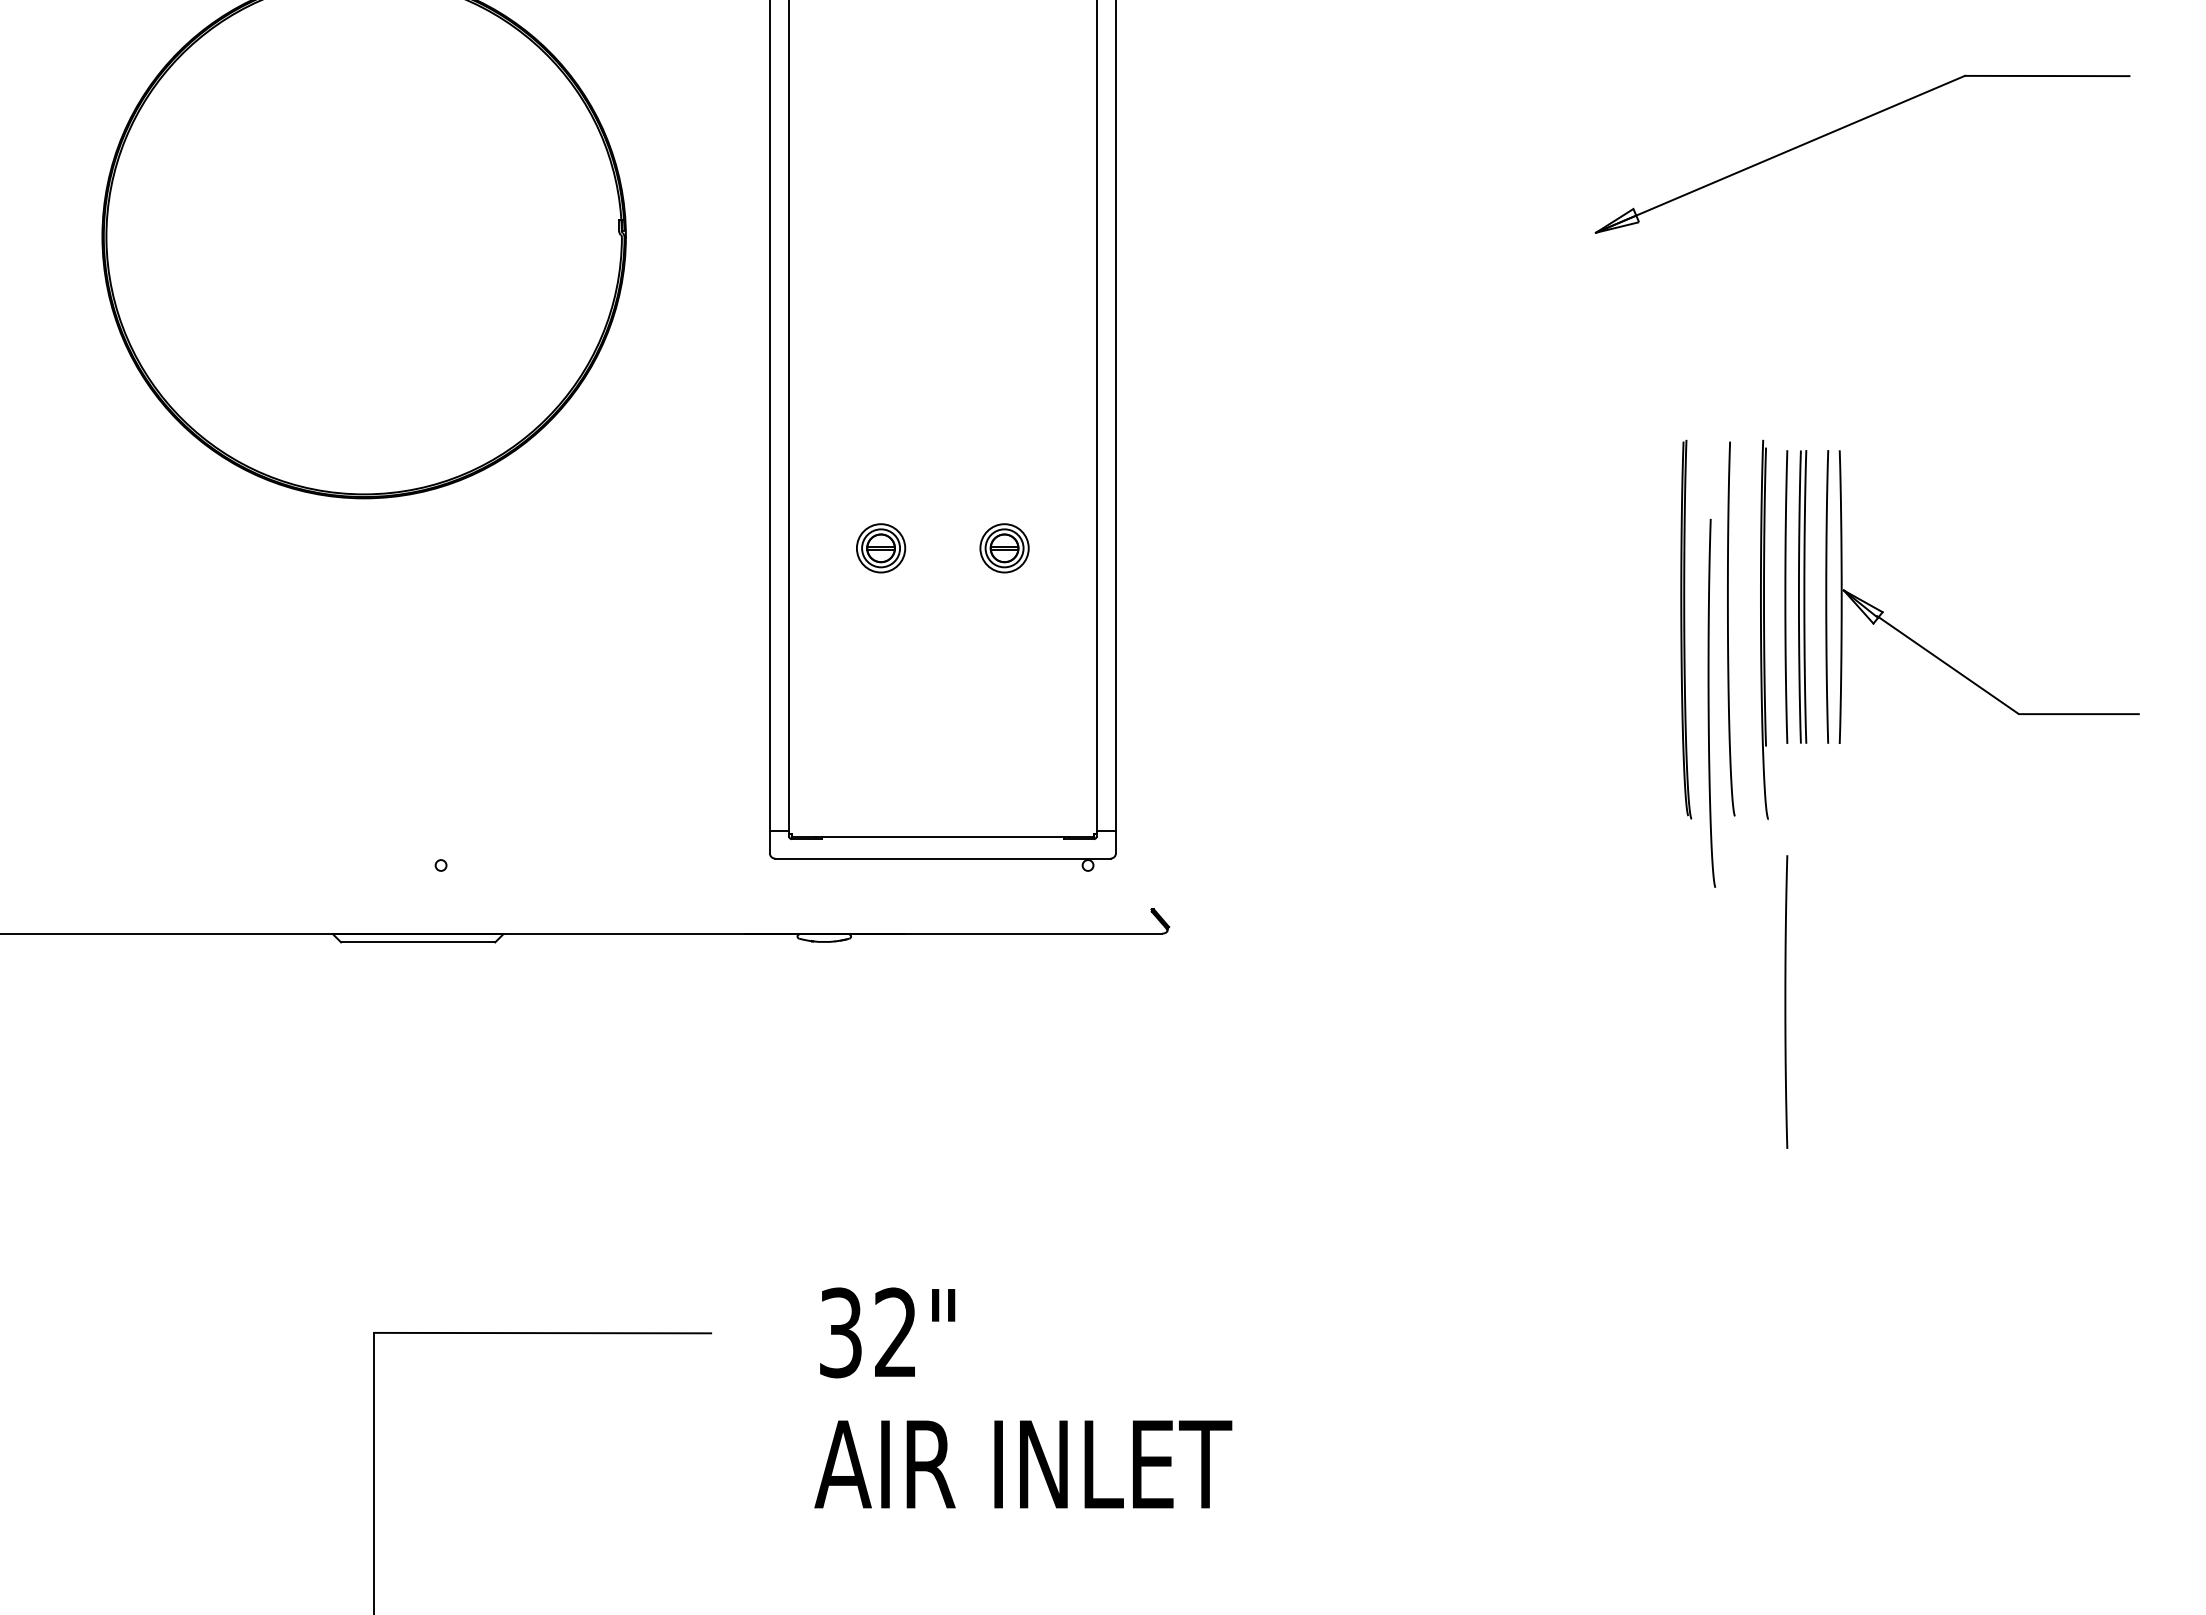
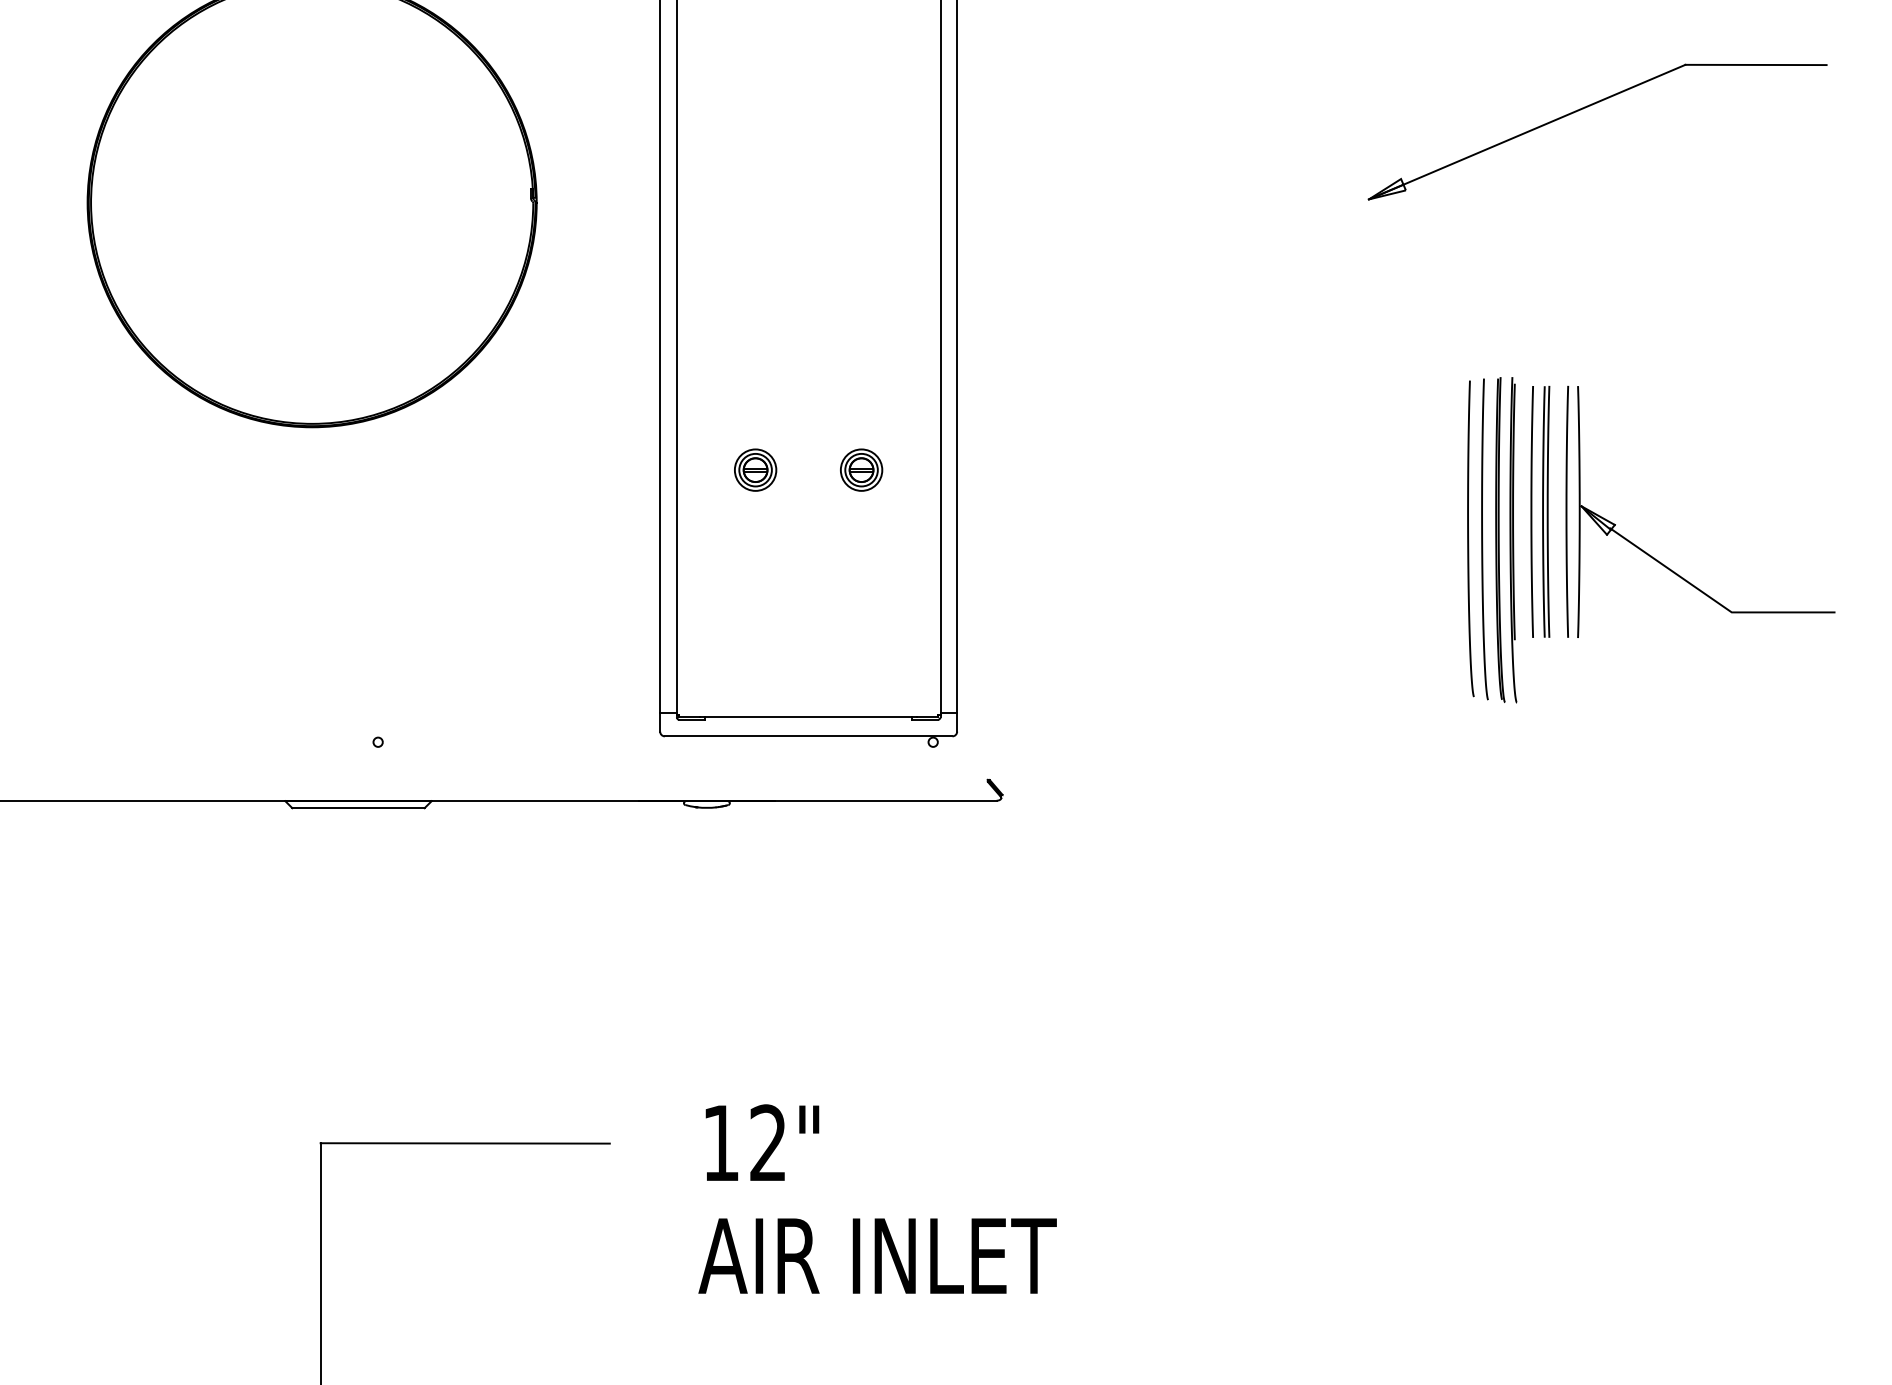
part: (1686, 629) -> (1500, 539), moved
curve: (1709, 703) -> (1468, 538), moved
curve: (1786, 1001) -> (1532, 858), removed
text: (840, 1332) -> (720, 1142), 32" -> 12"

